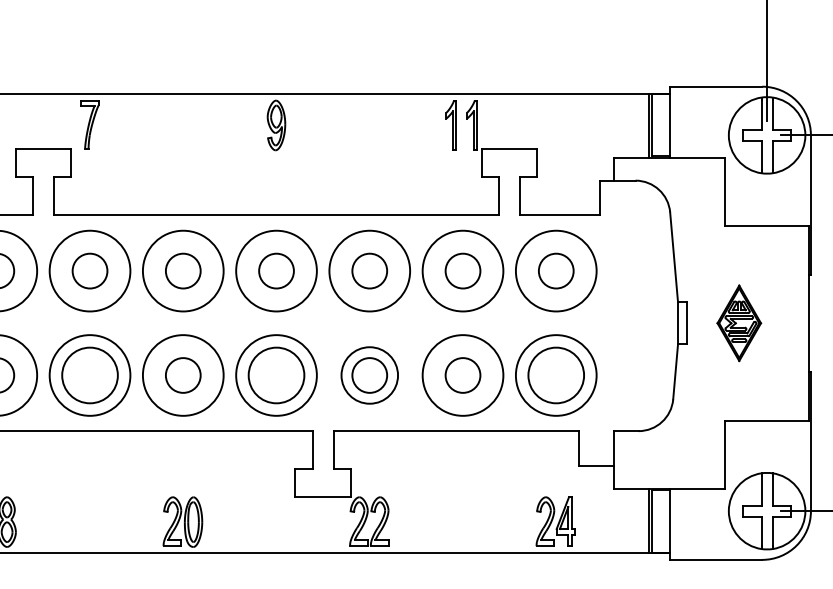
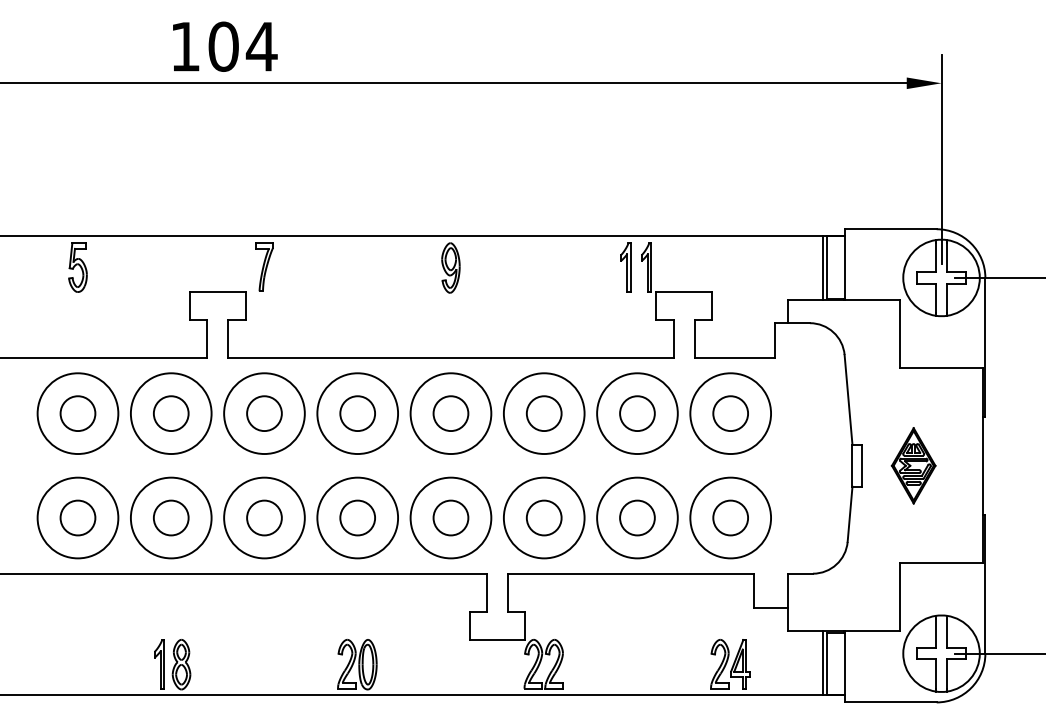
circle: (90, 374) -> (264, 517), size x0.62
circle: (276, 374) -> (450, 517), size x0.62
circle: (369, 374) -> (543, 517), size x1.43
circle: (556, 374) -> (730, 517), size x0.62

